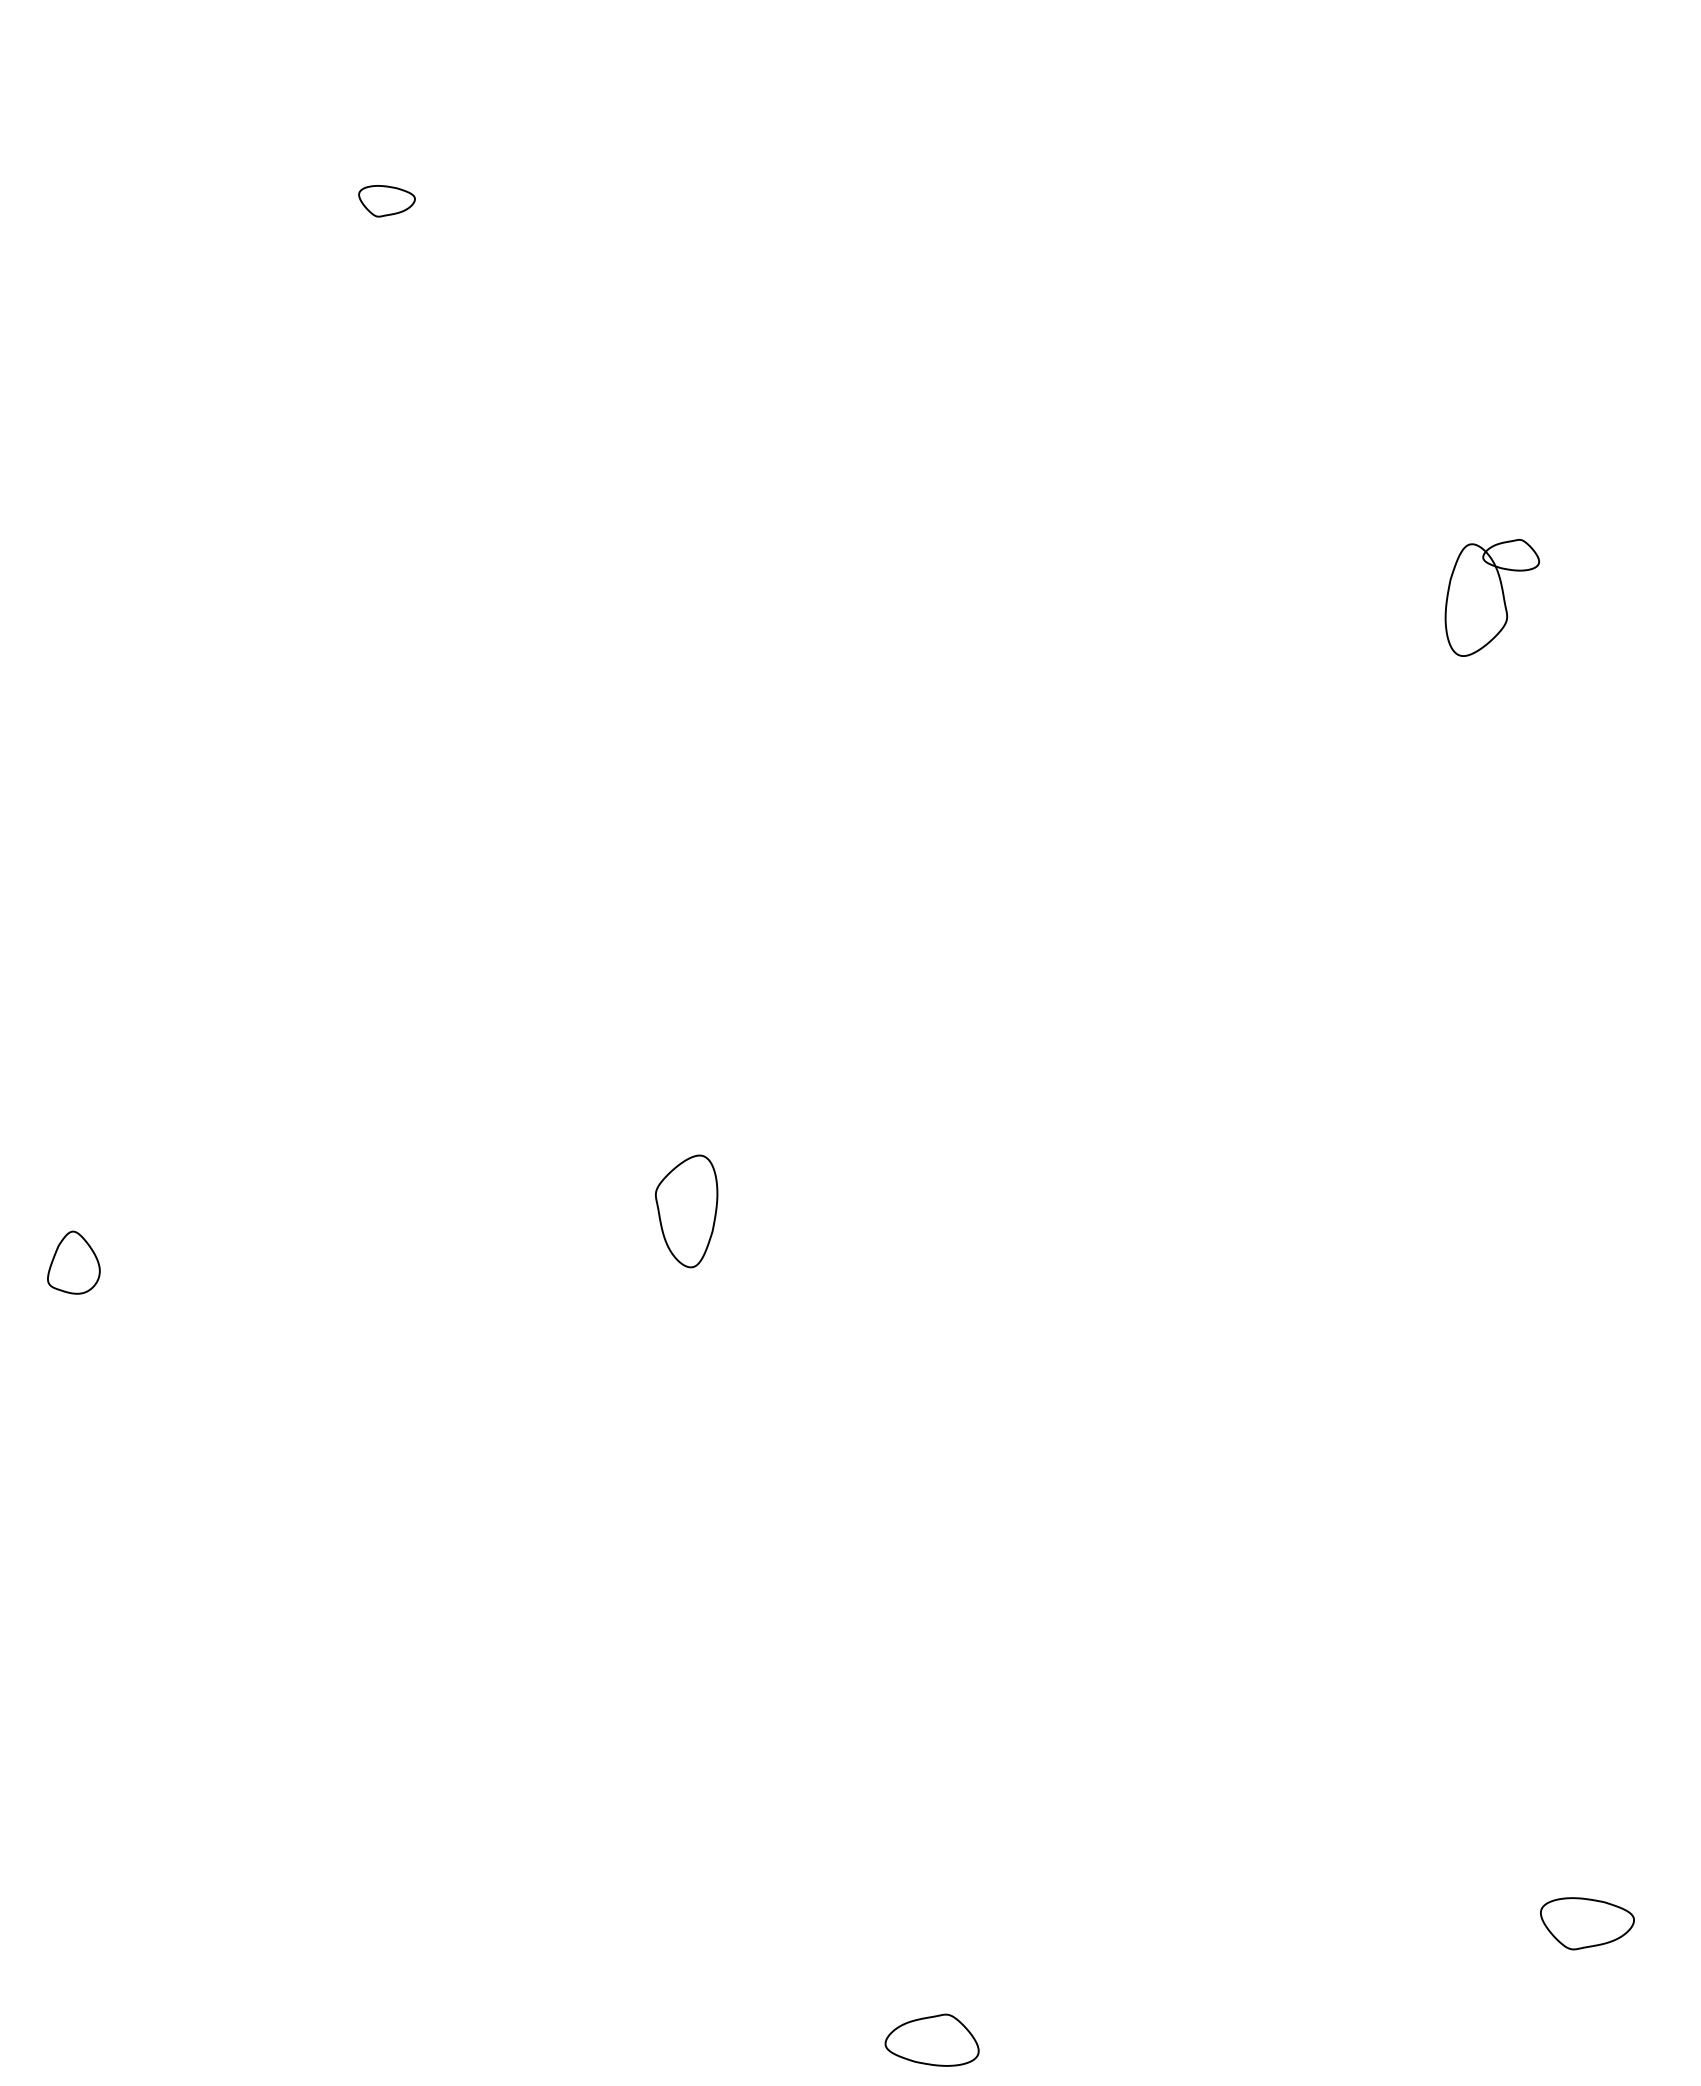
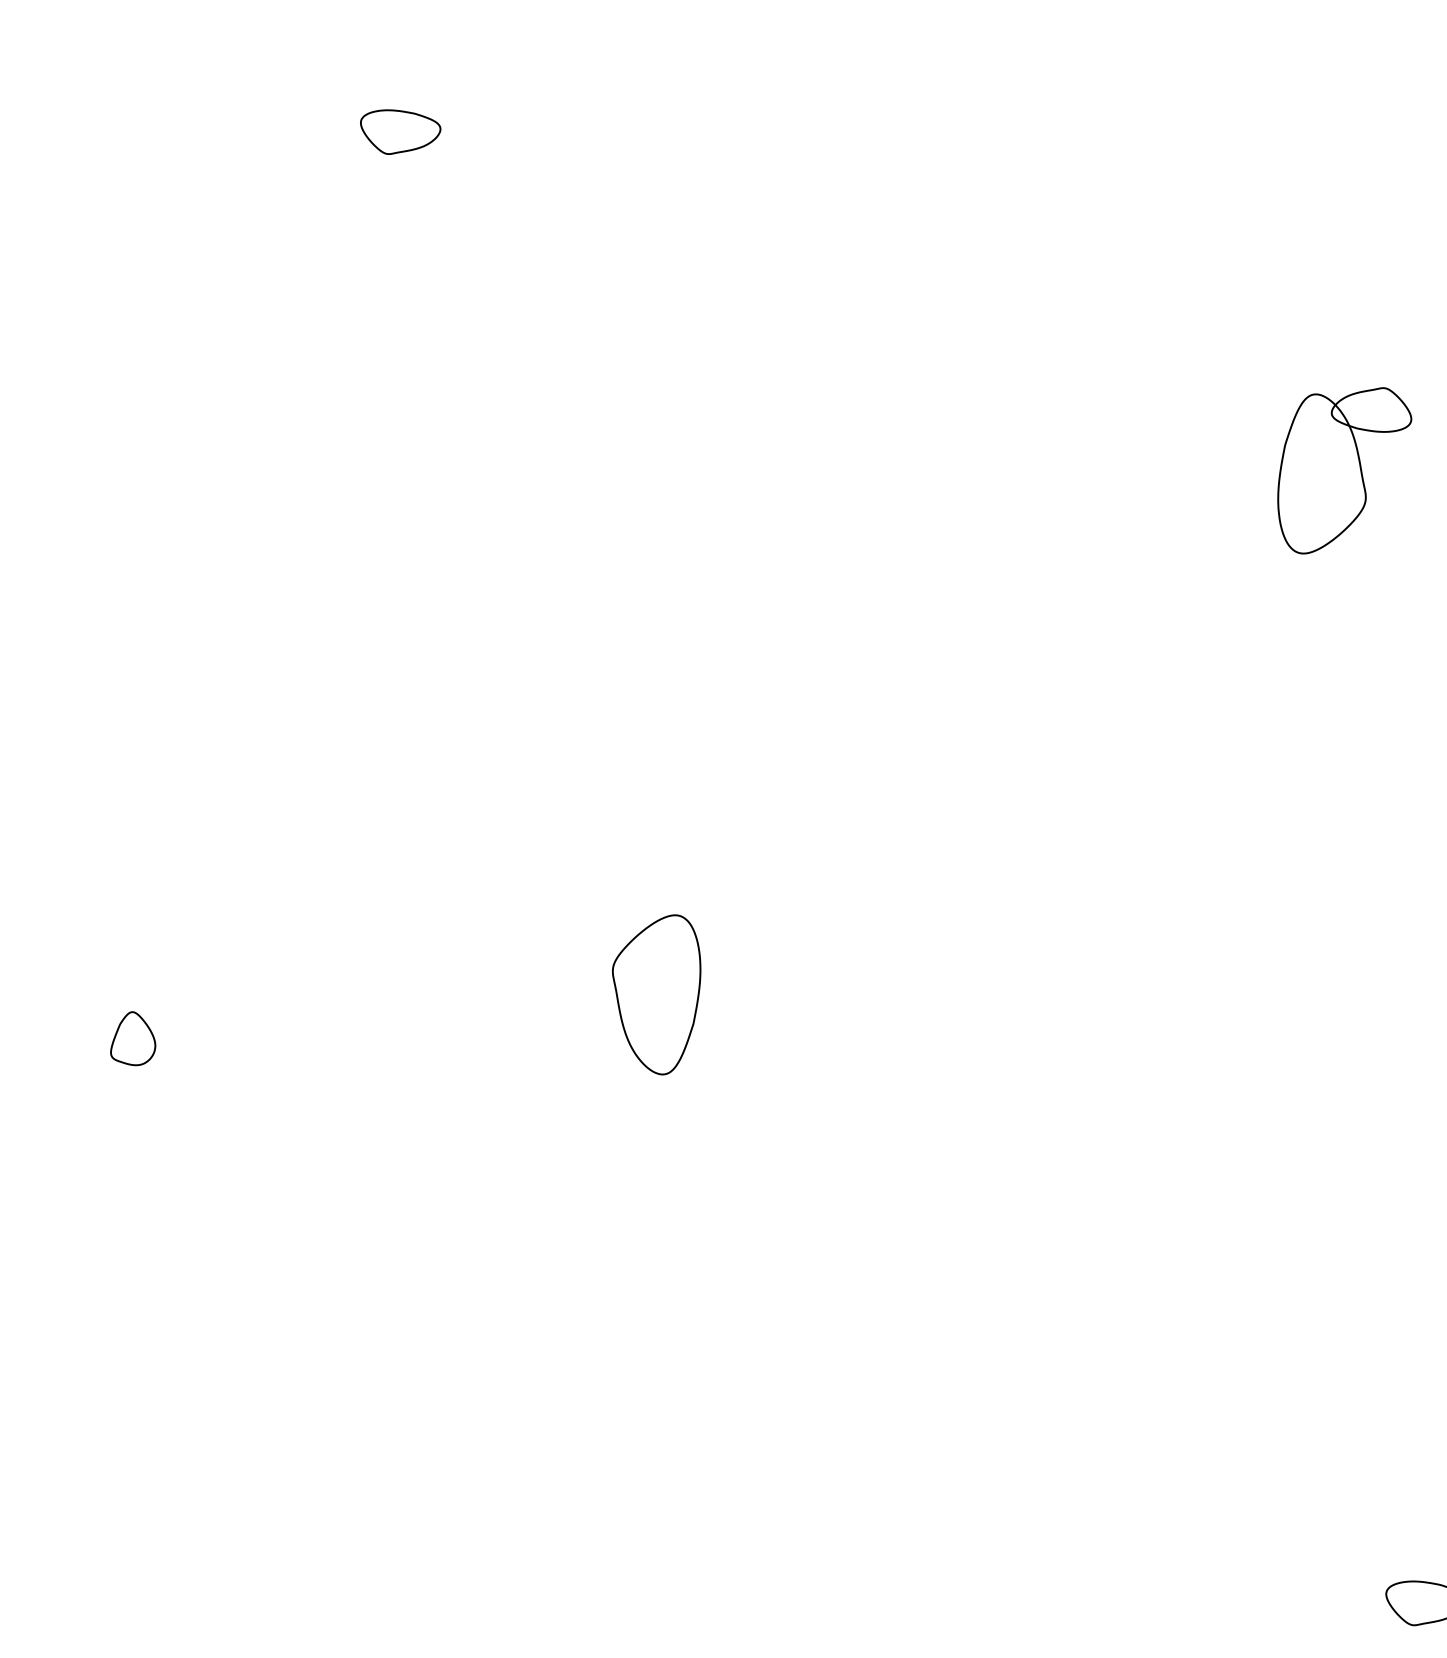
part: (386, 200) -> (400, 131), size x1.67
part: (1492, 597) -> (1344, 470), size x1.67
part: (686, 1211) -> (656, 994), size x1.67

